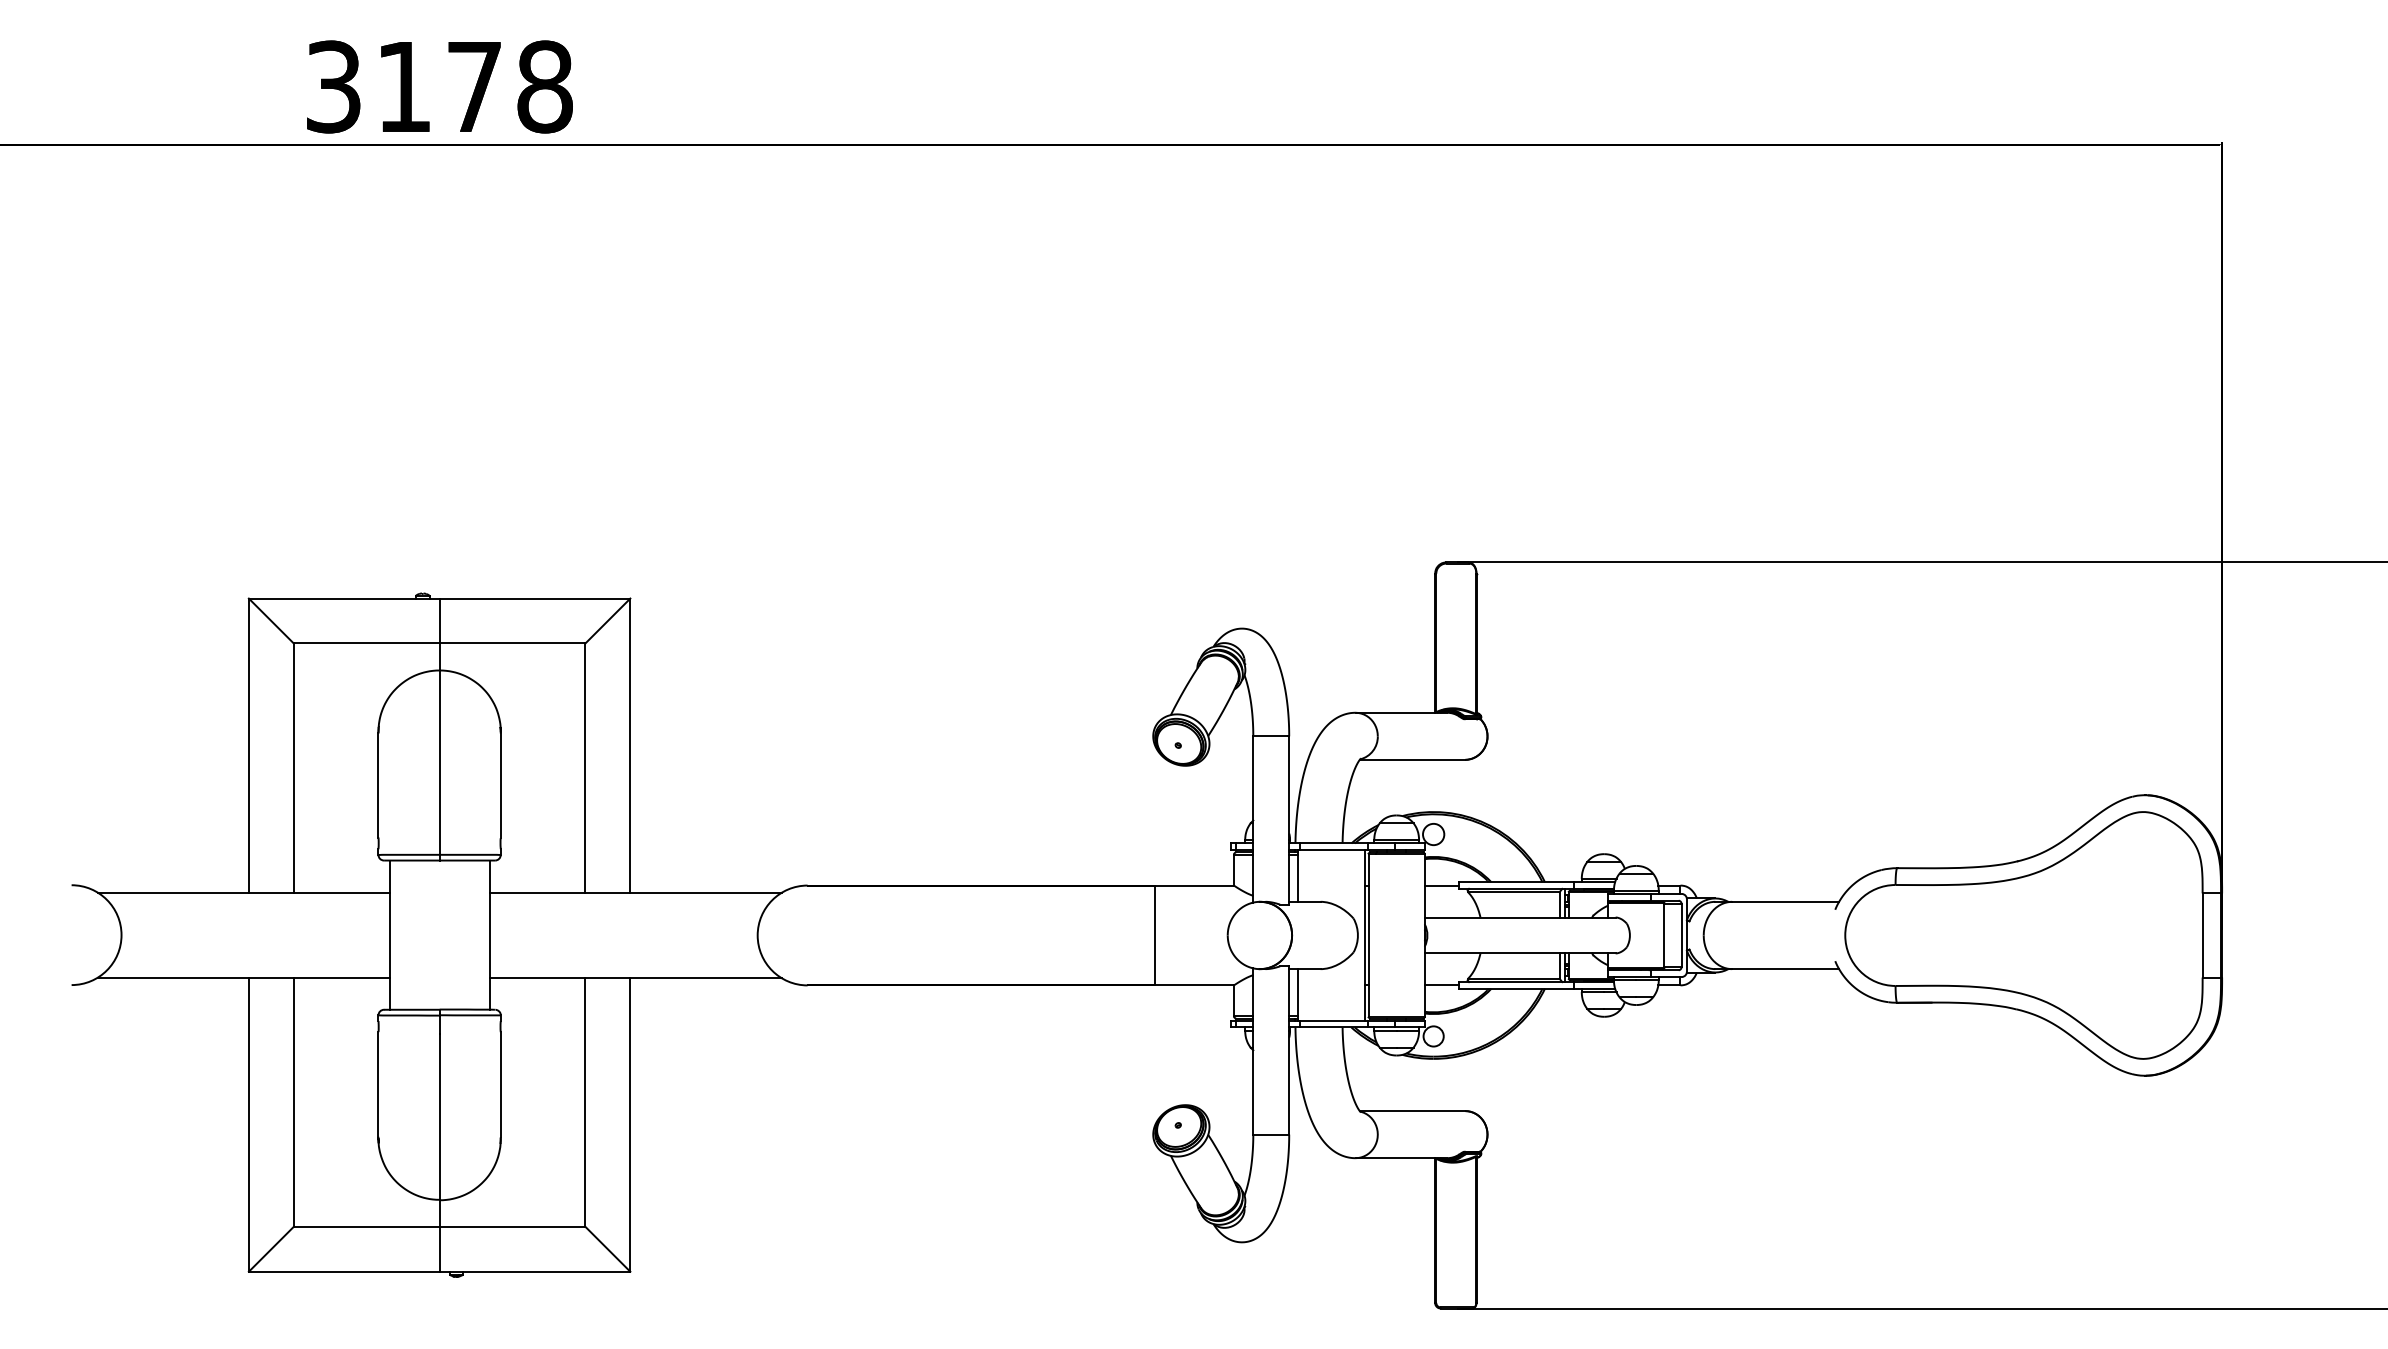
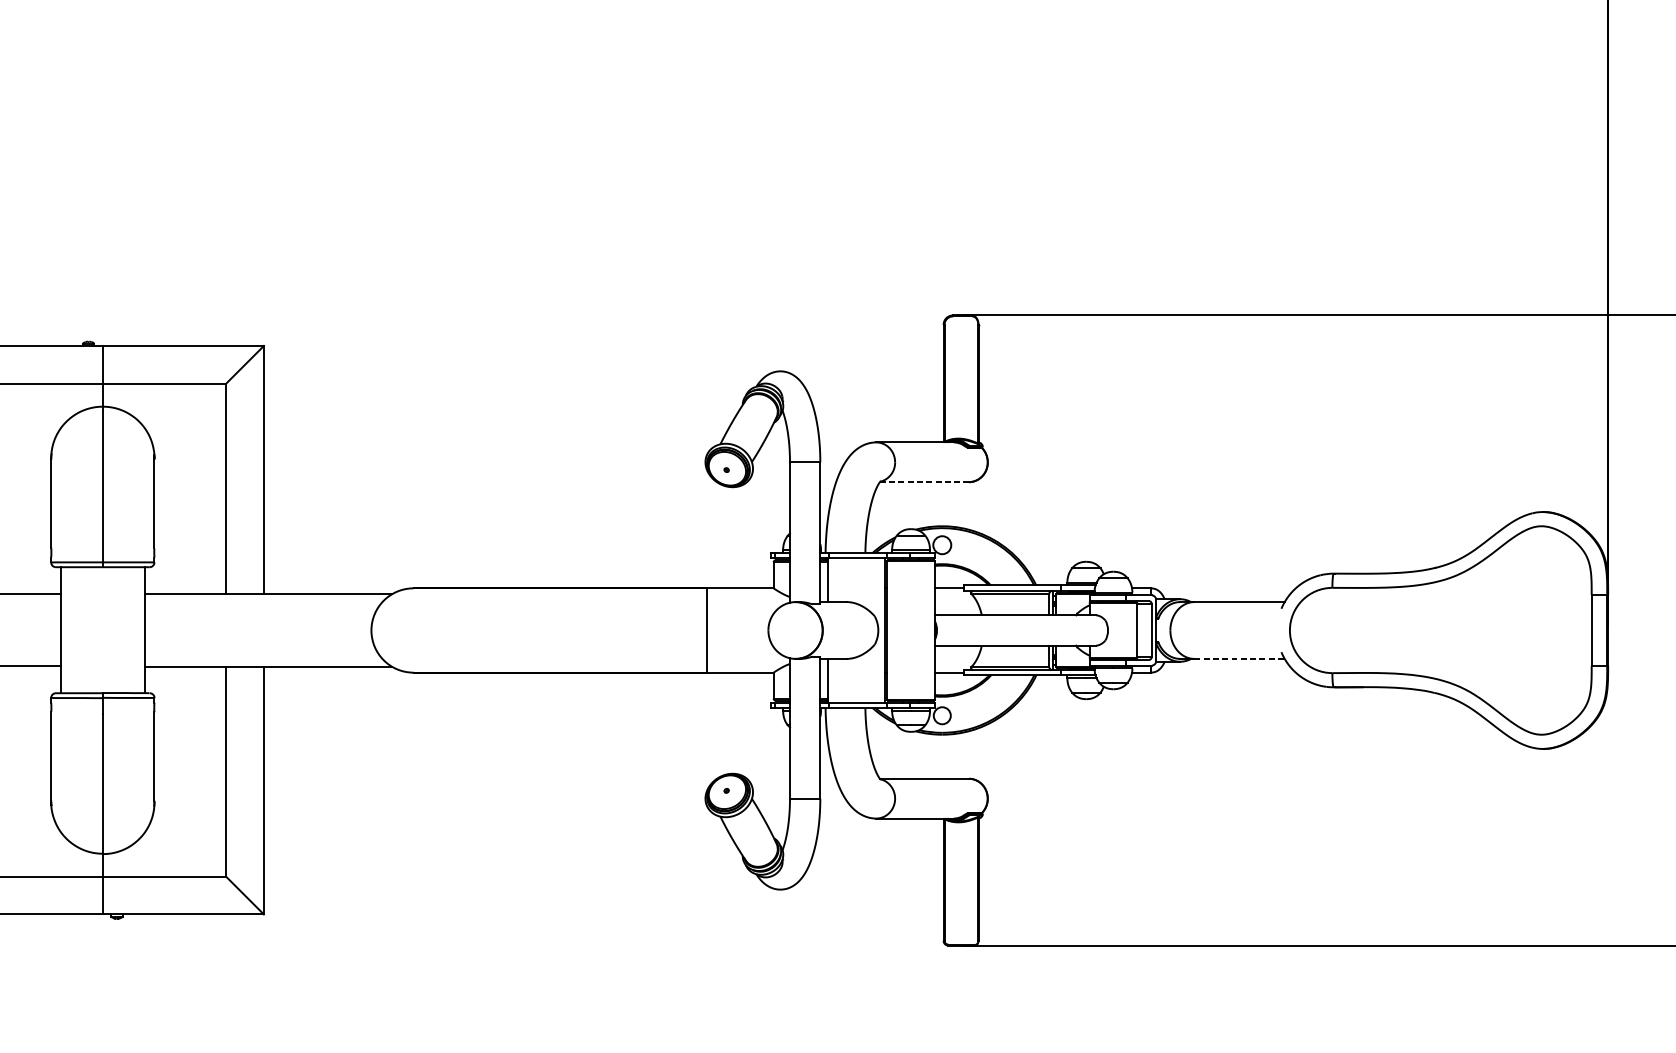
line: (1412, 759) -> (924, 481), solid -> dashed
line: (1785, 969) -> (1239, 659), solid -> dashed

